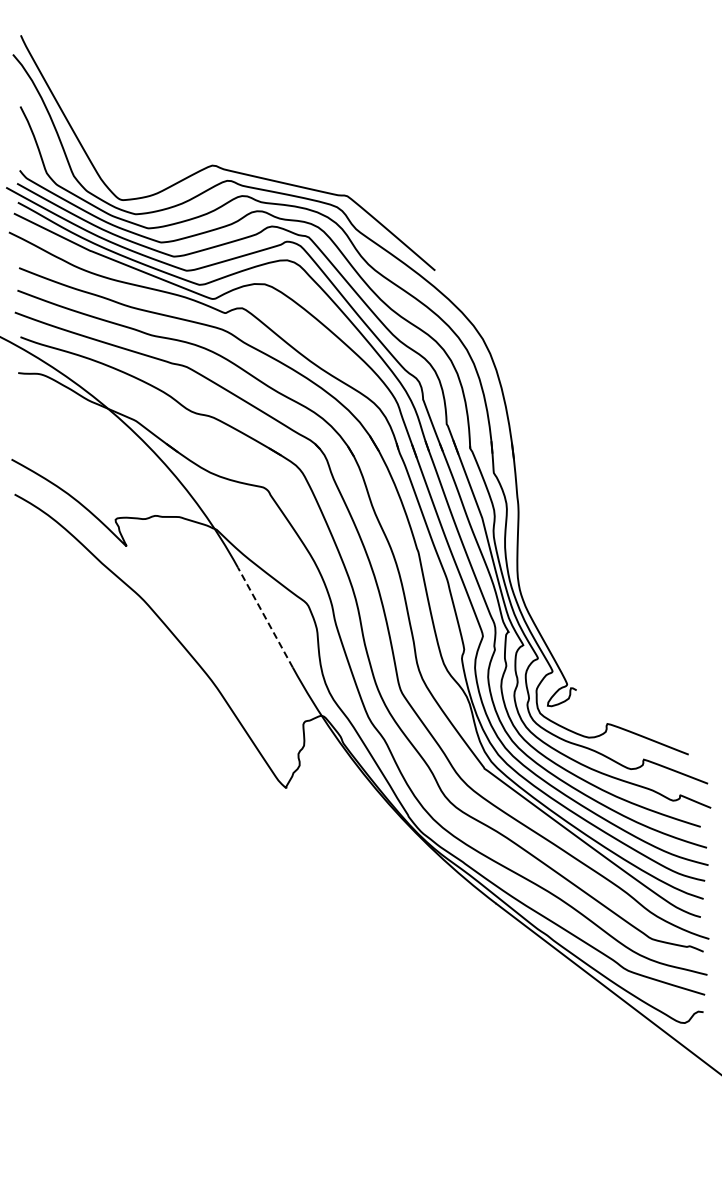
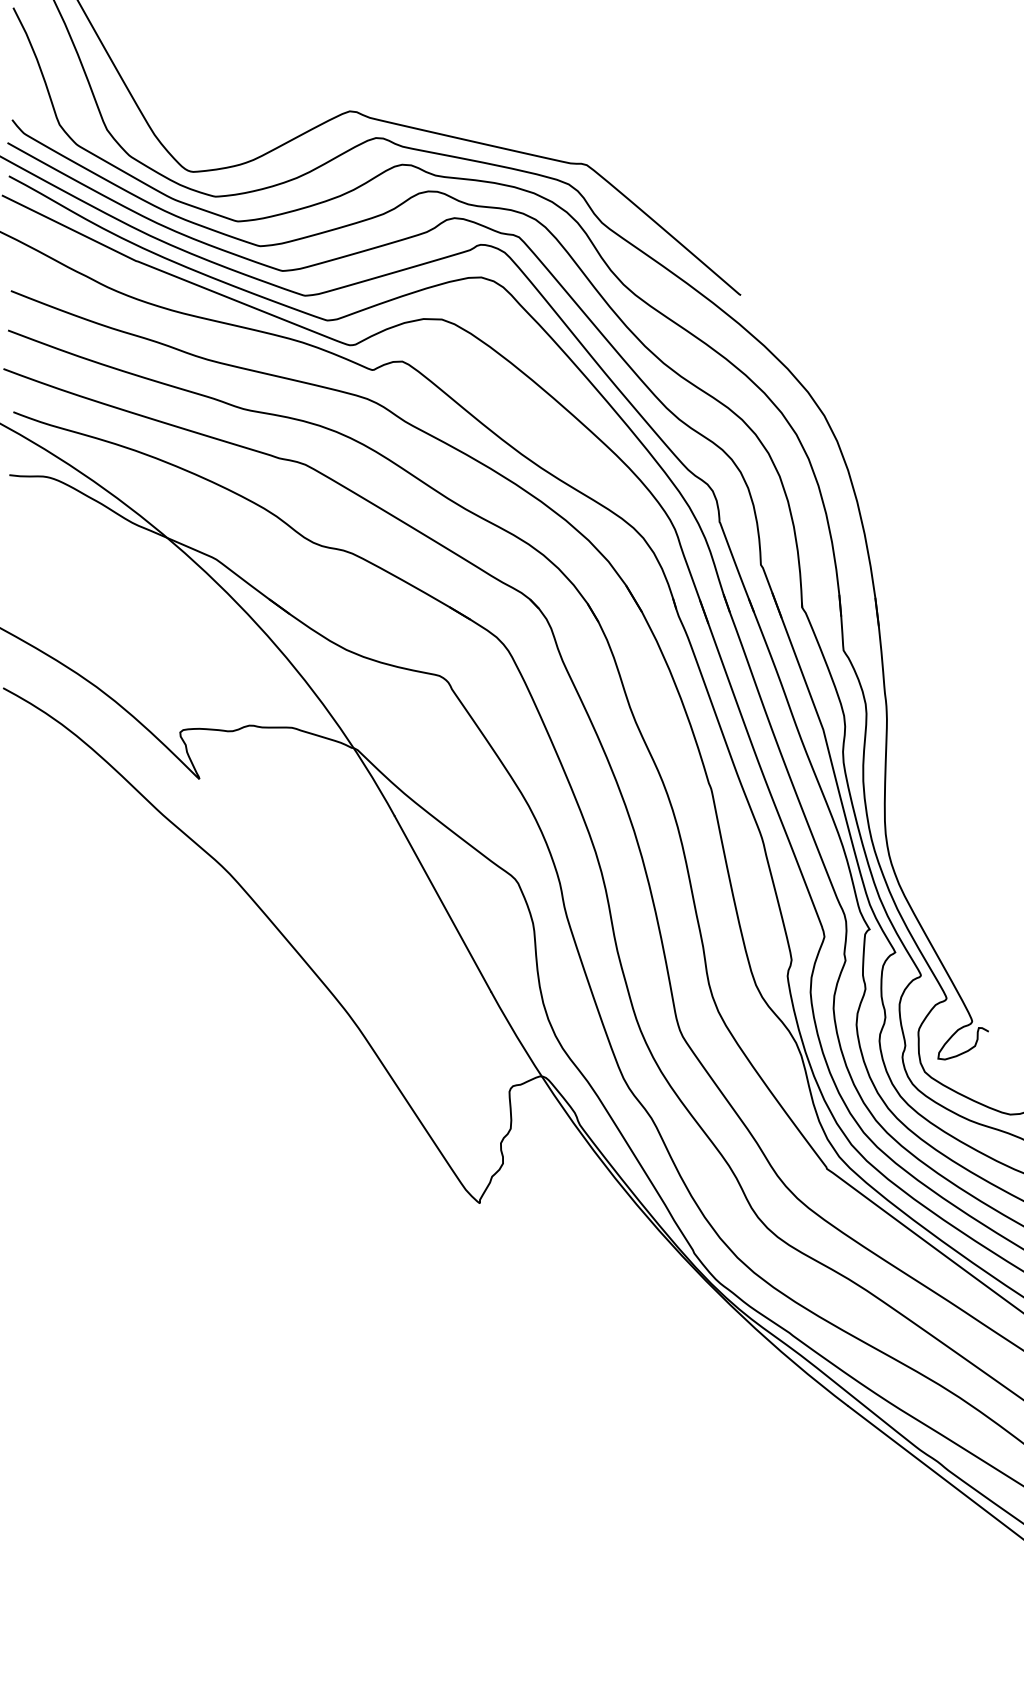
line: (265, 617) -> (443, 903), dashed -> solid

